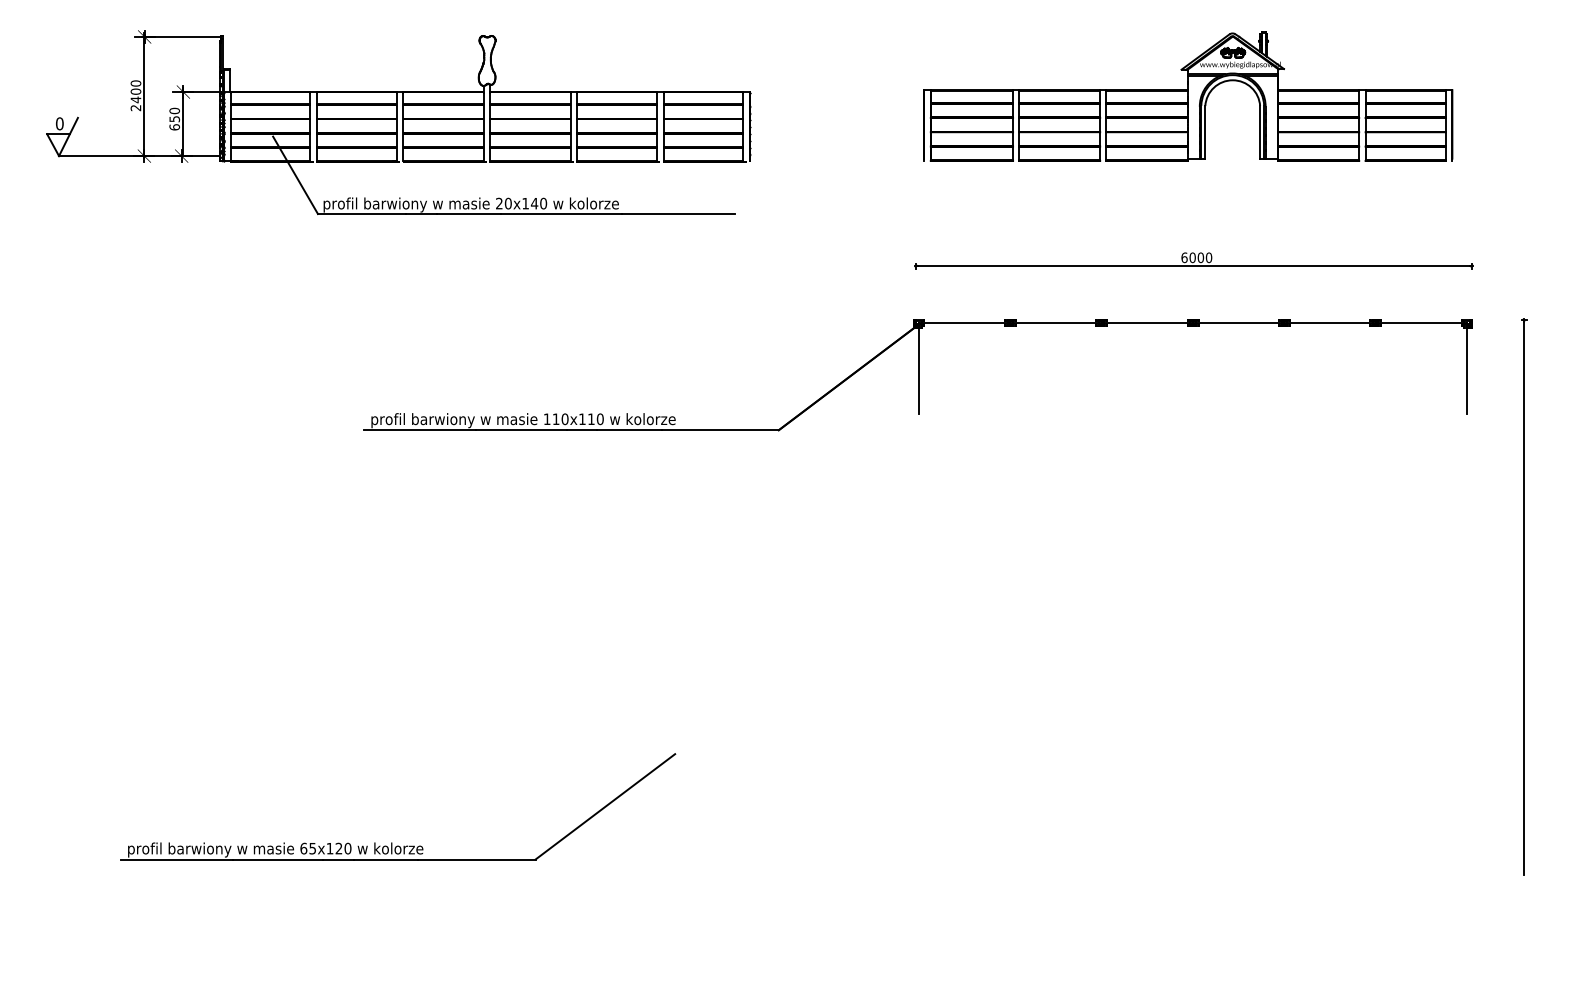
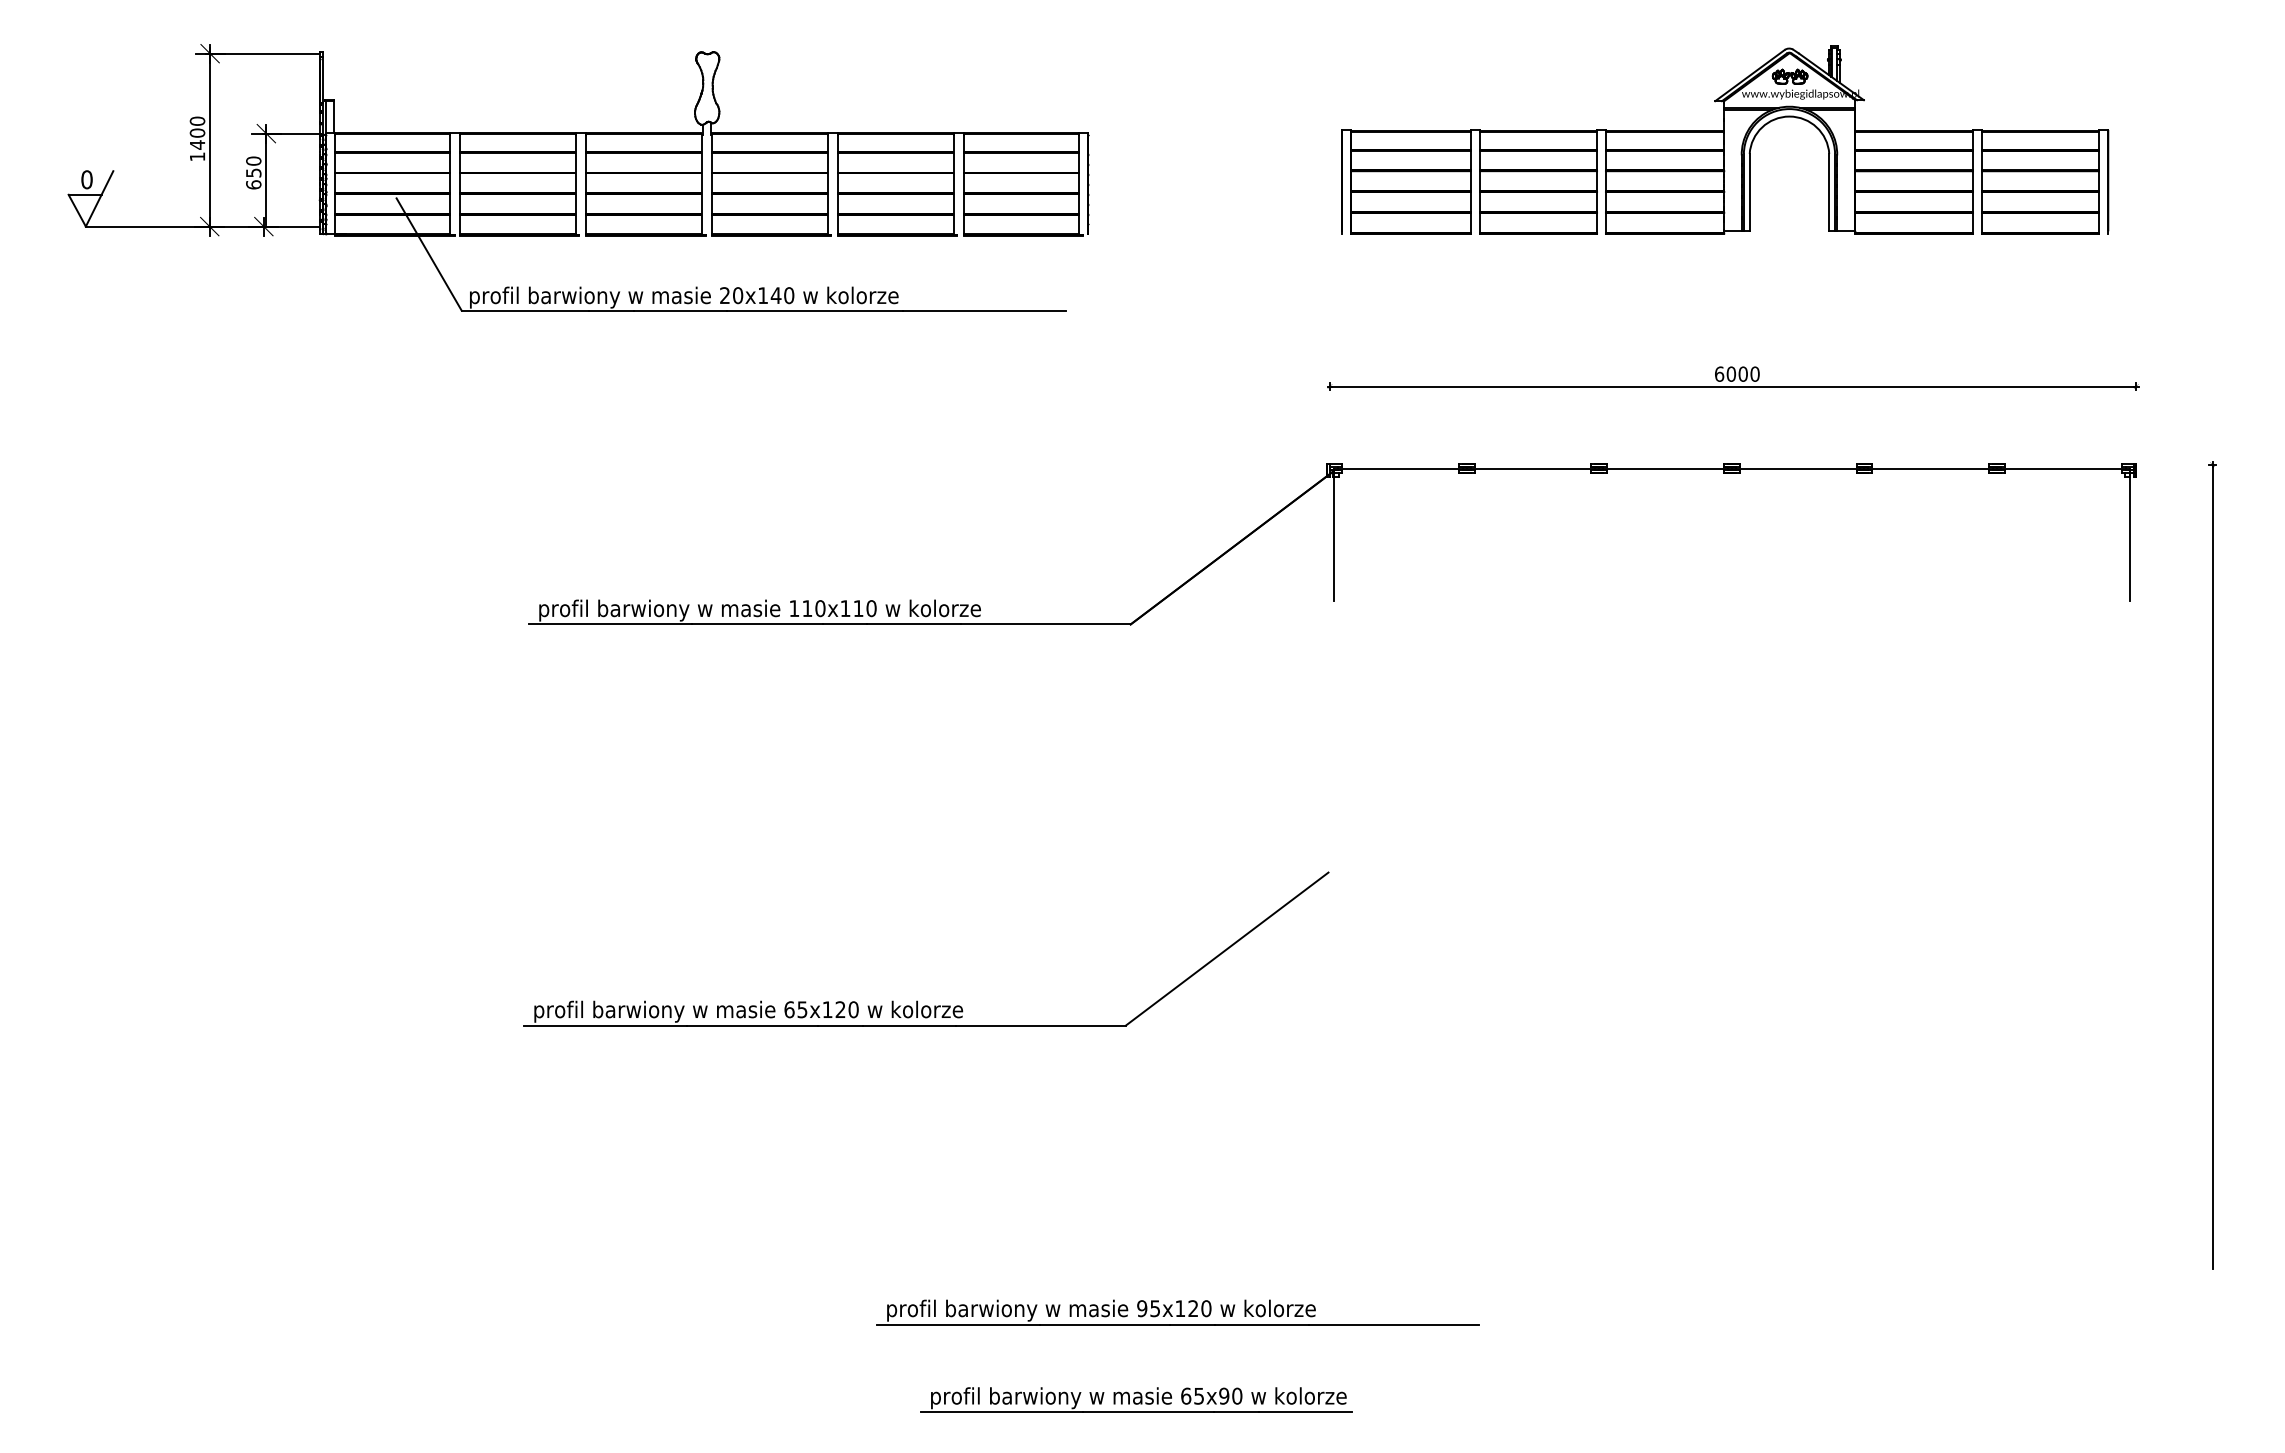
text: (135, 108) -> (196, 157), 2400 -> 1400
part: (392, 842) -> (918, 1000), moved
part: (811, 904) -> (1178, 1312), added
part: (782, 964) -> (1135, 1399), added

